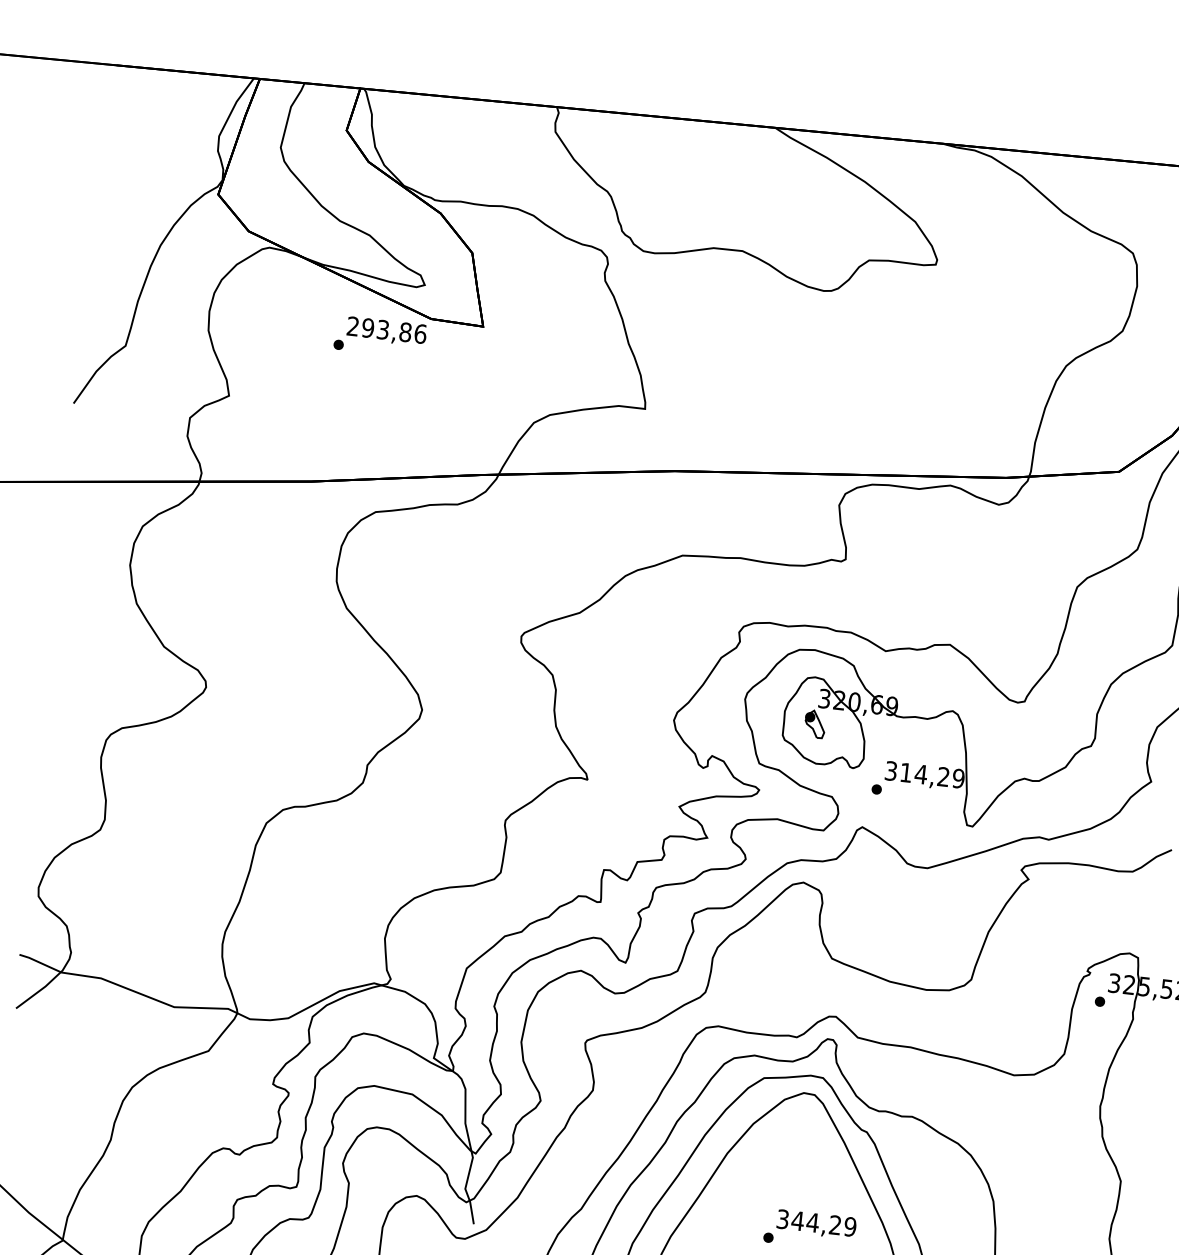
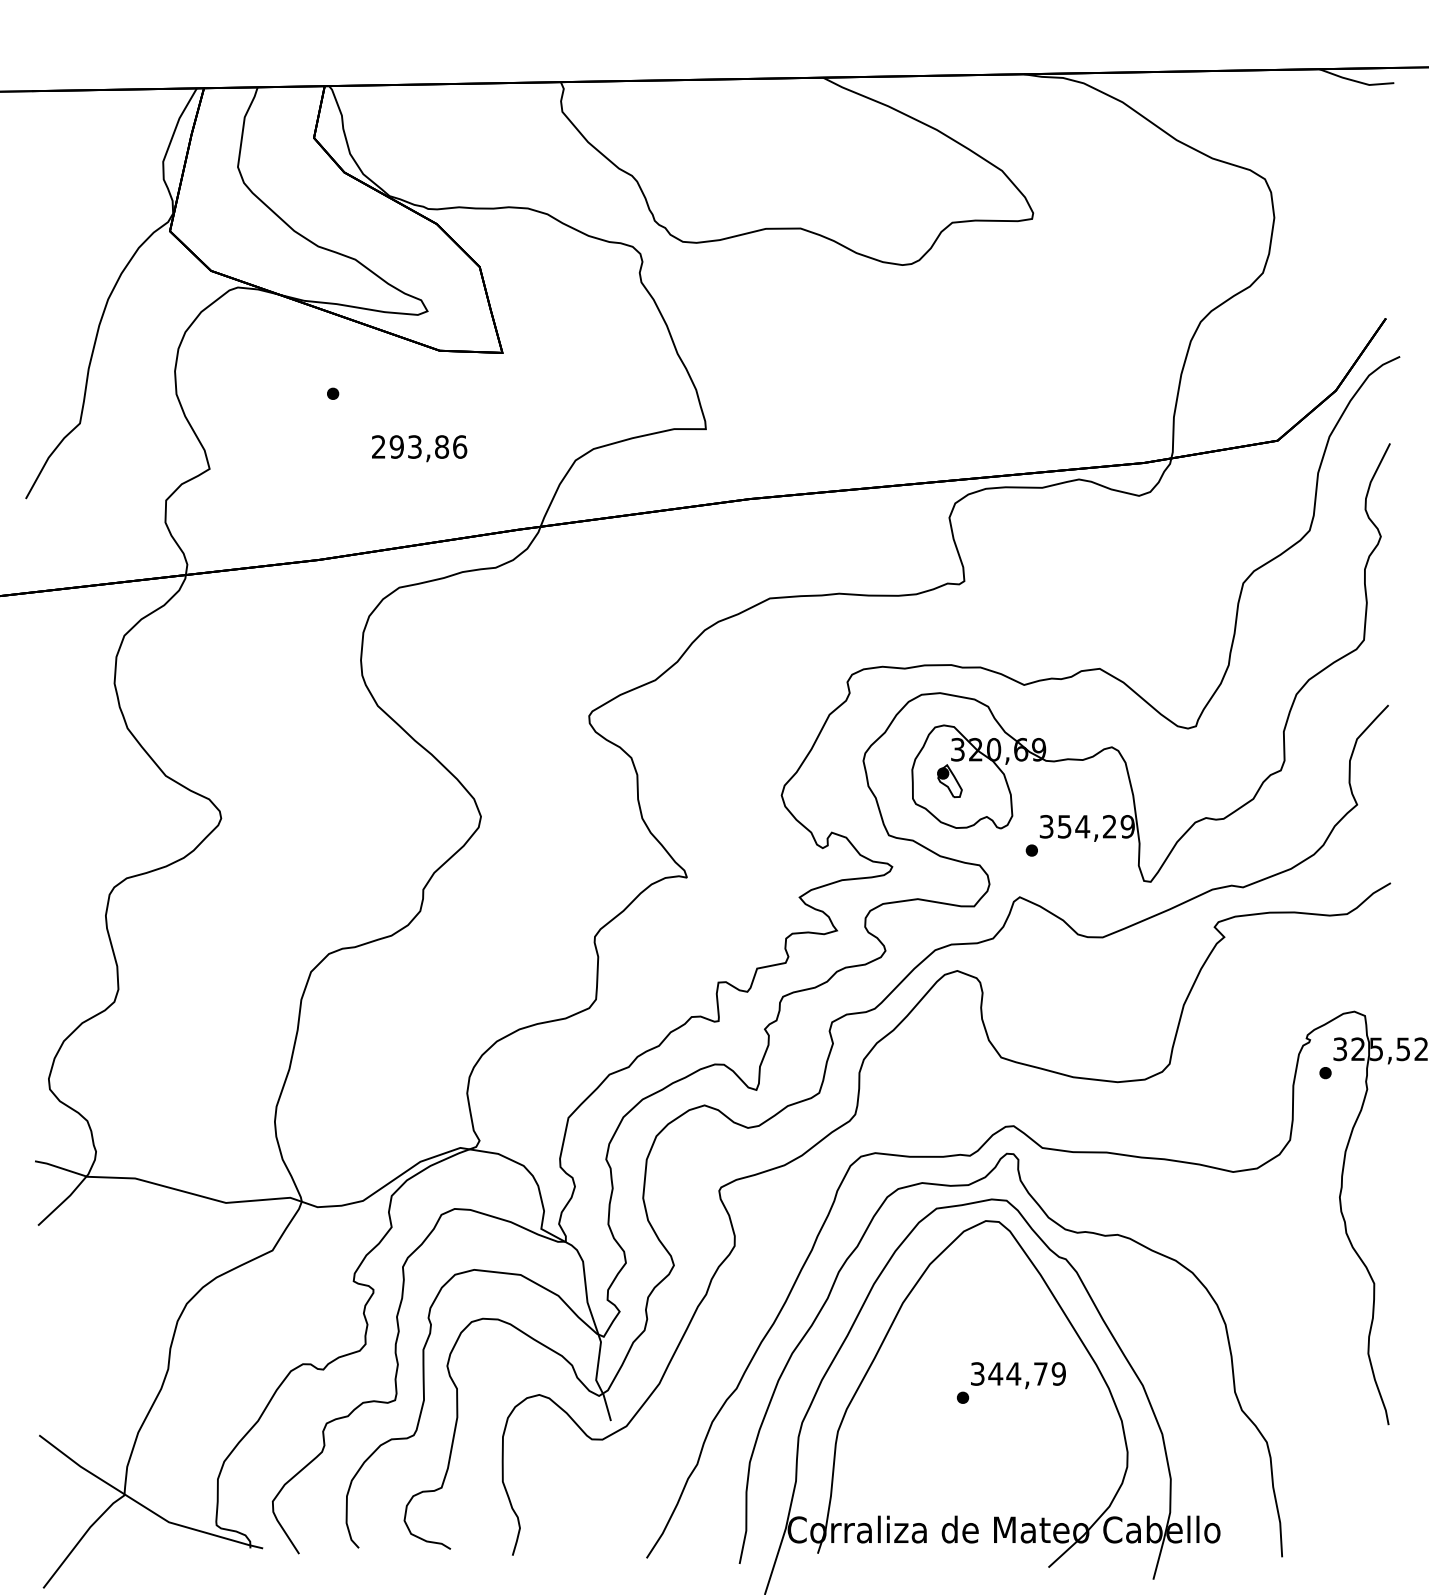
text: (386, 331) -> (419, 448), moved
text: (906, 772) -> (1064, 826), 314,29 -> 354,29
text: (835, 1224) -> (1040, 1373), 344,29 -> 344,79

